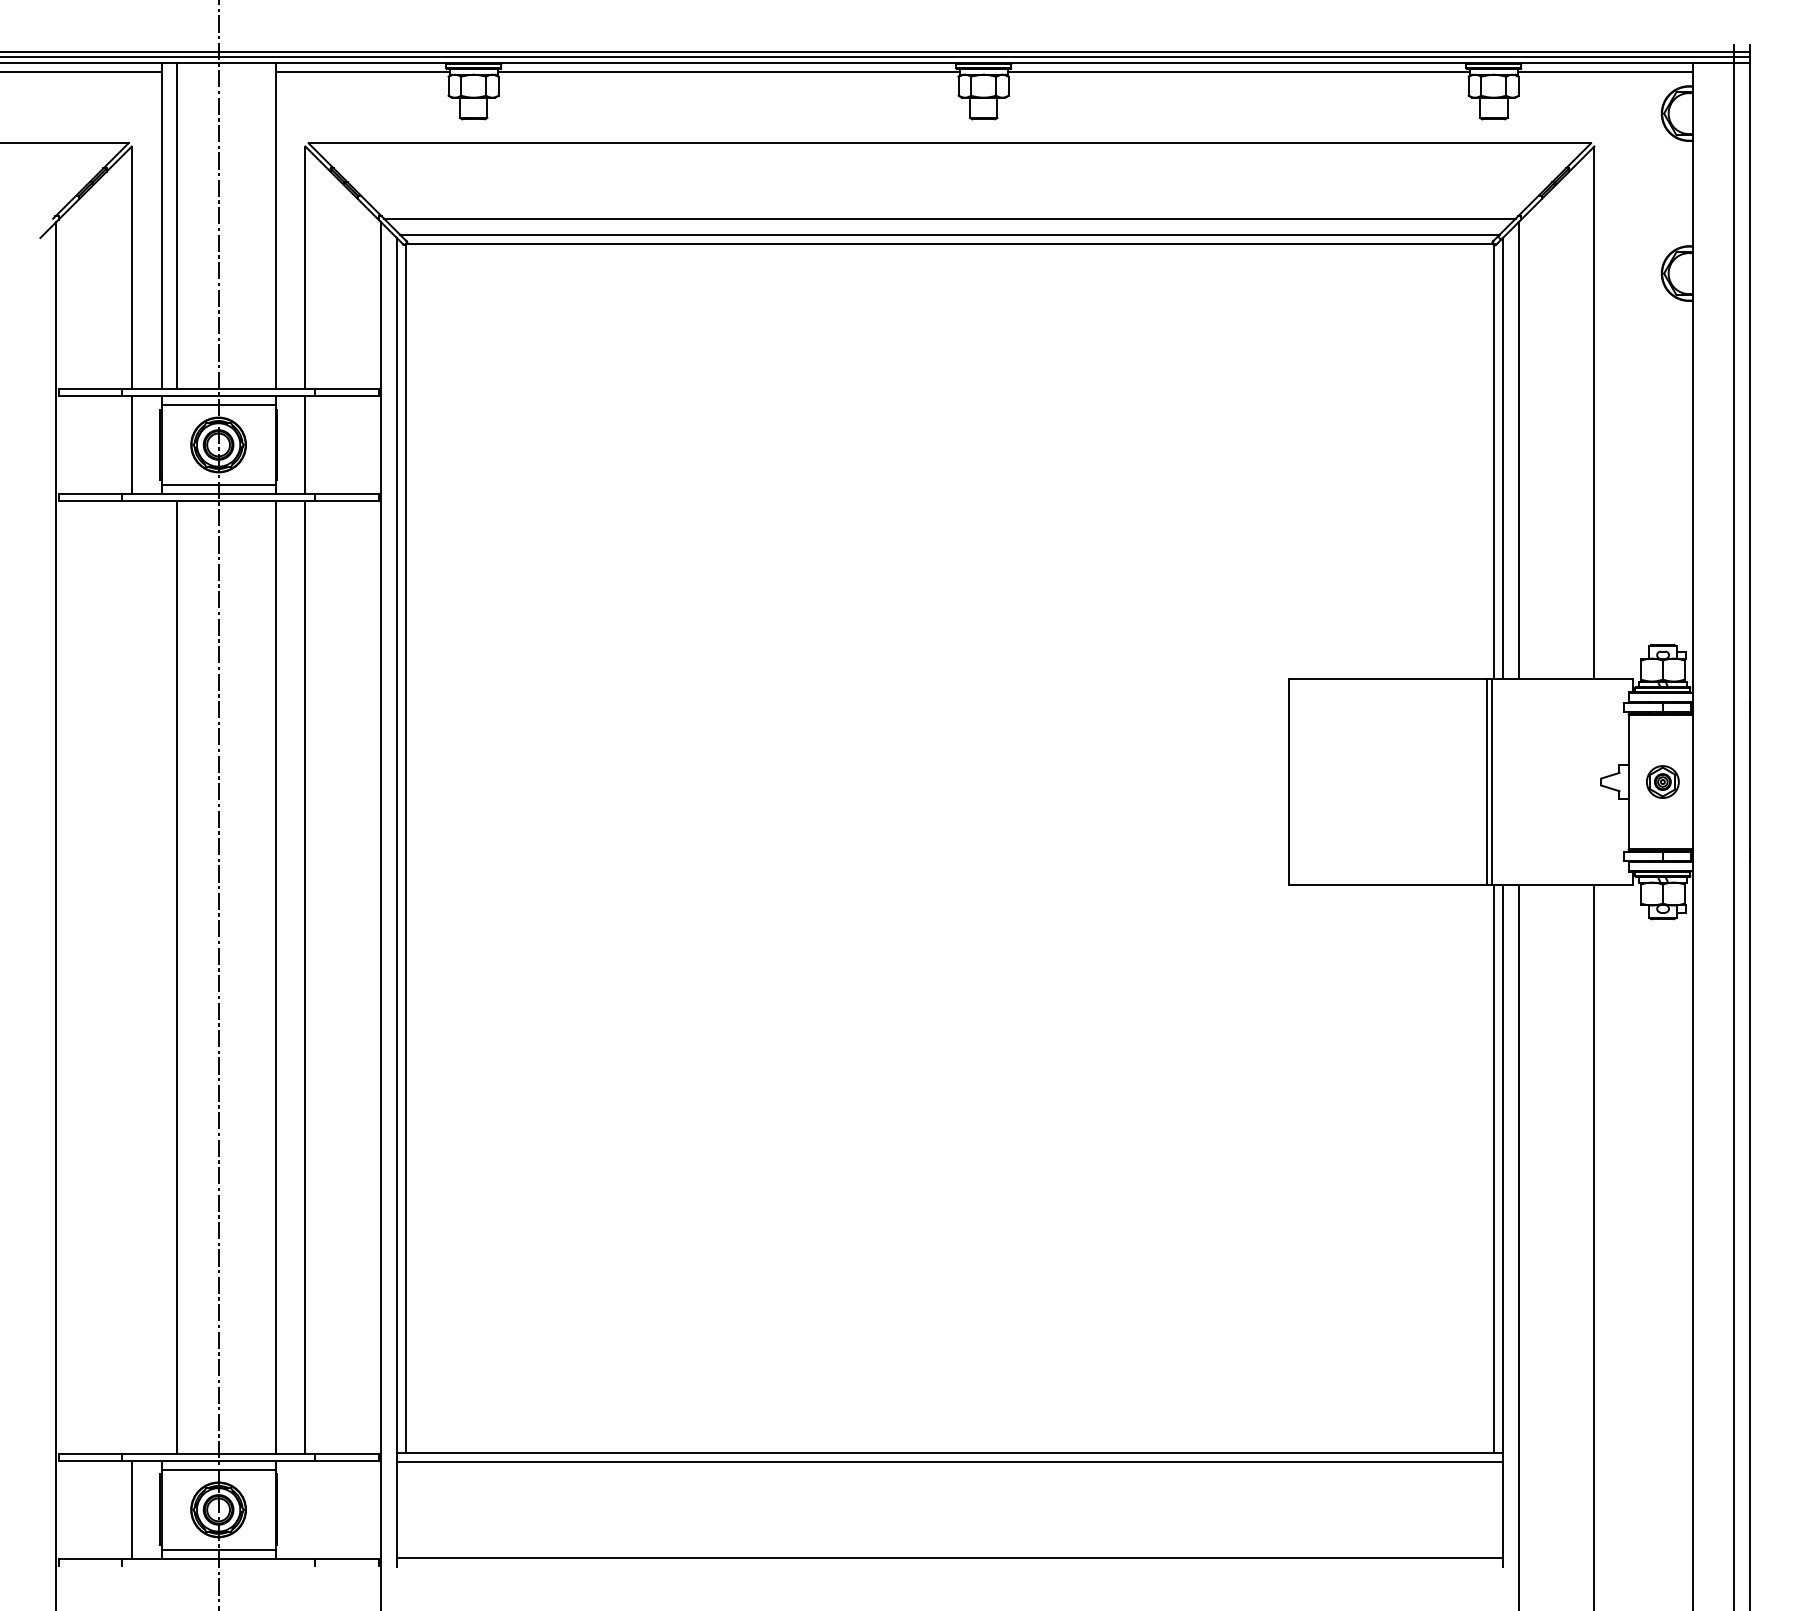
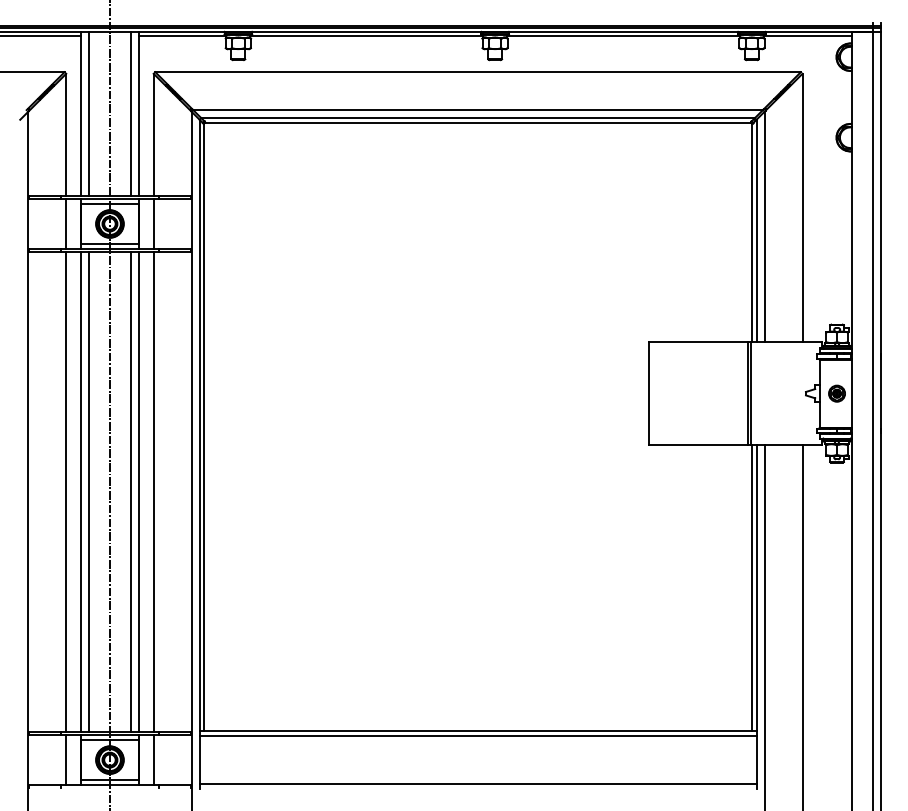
line: (259, 225) -> (130, 113), added
line: (132, 976) -> (66, 491), added
line: (162, 976) -> (81, 491), added
line: (259, 976) -> (130, 491), added
line: (305, 1508) -> (153, 759), added

